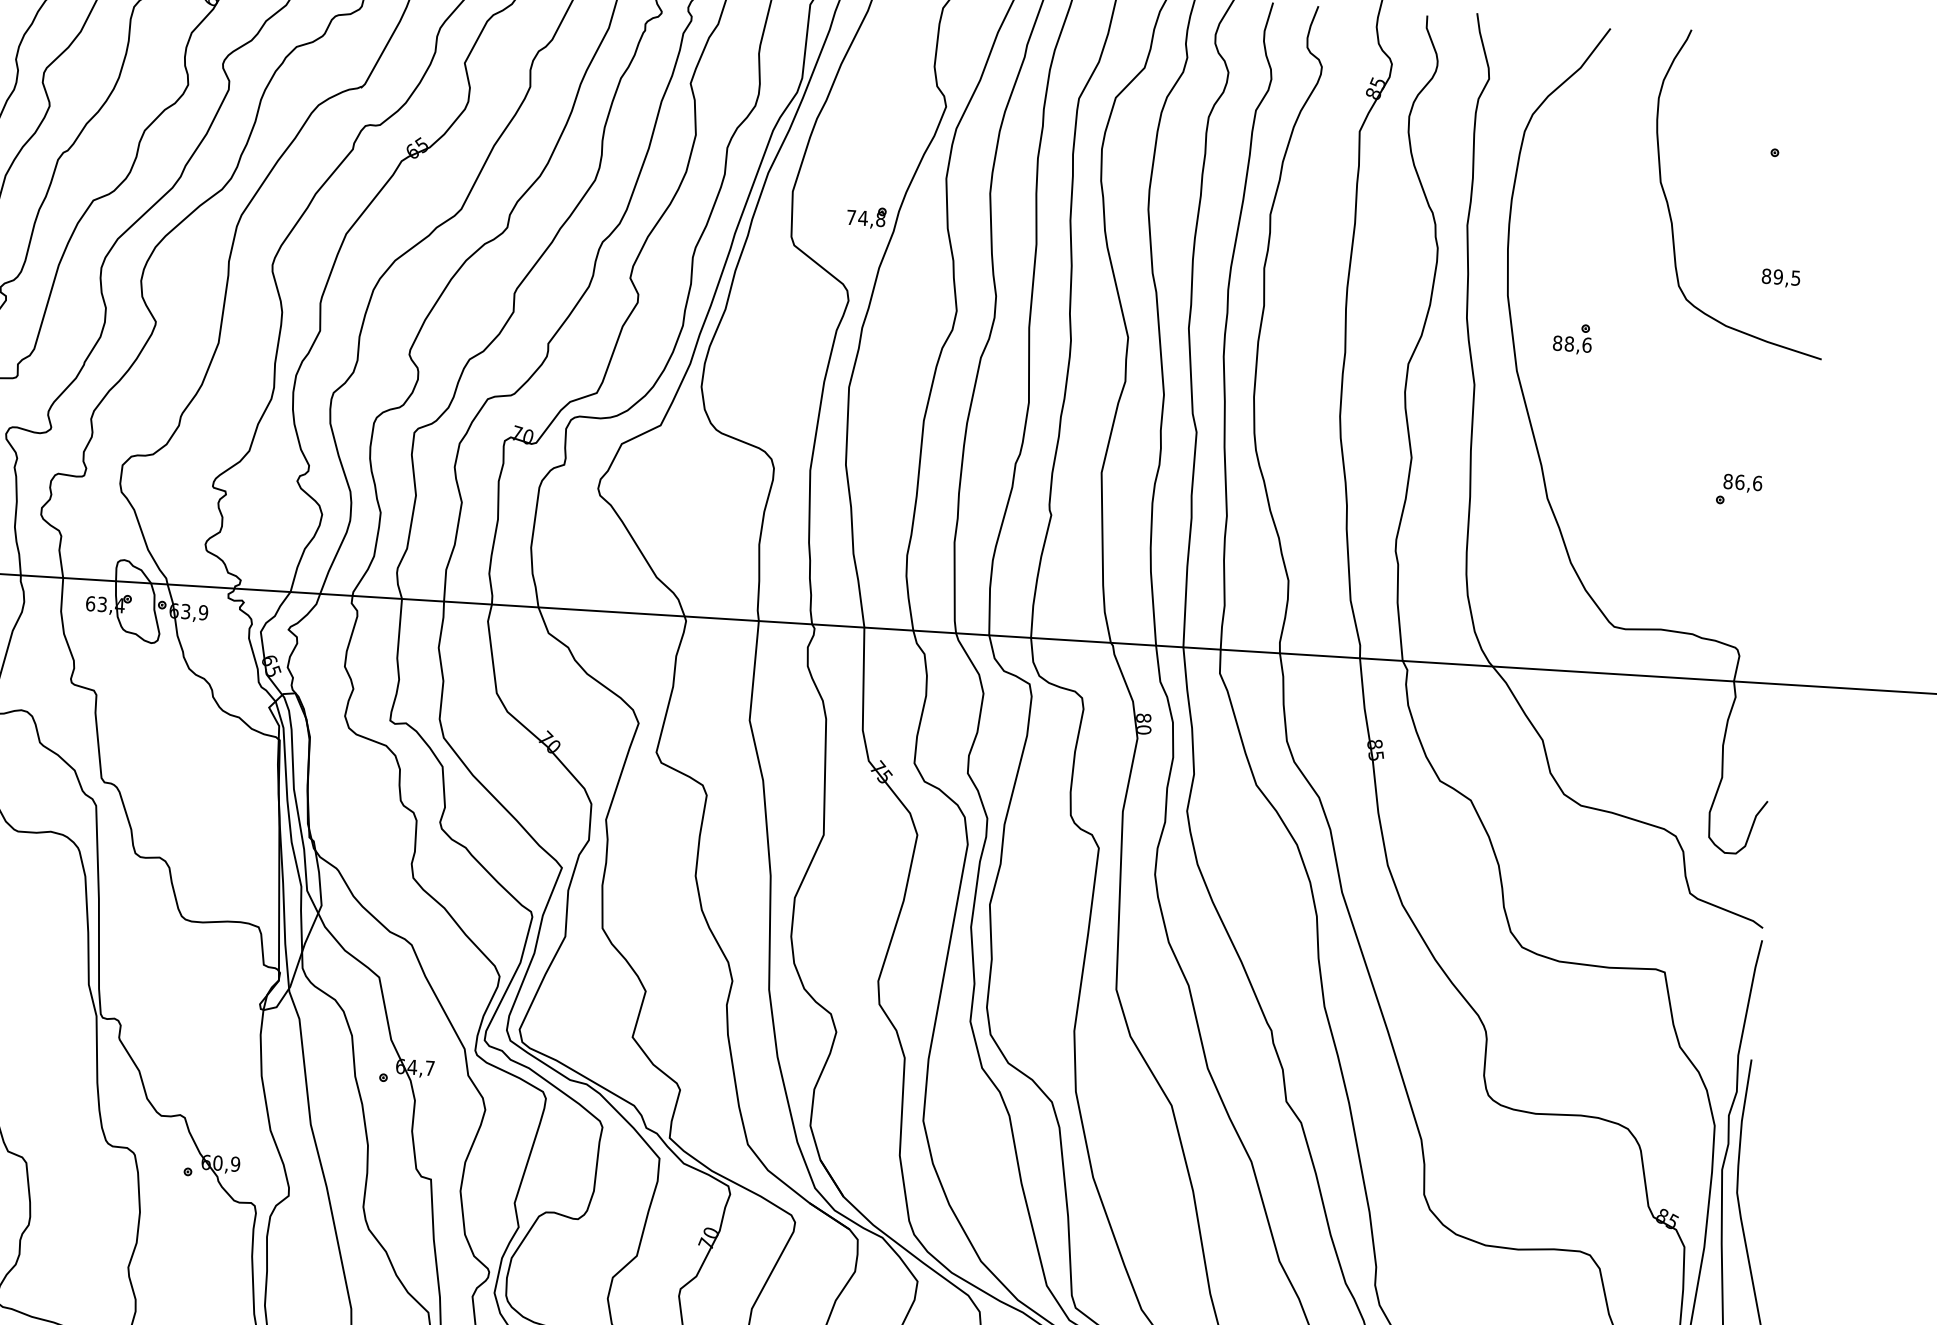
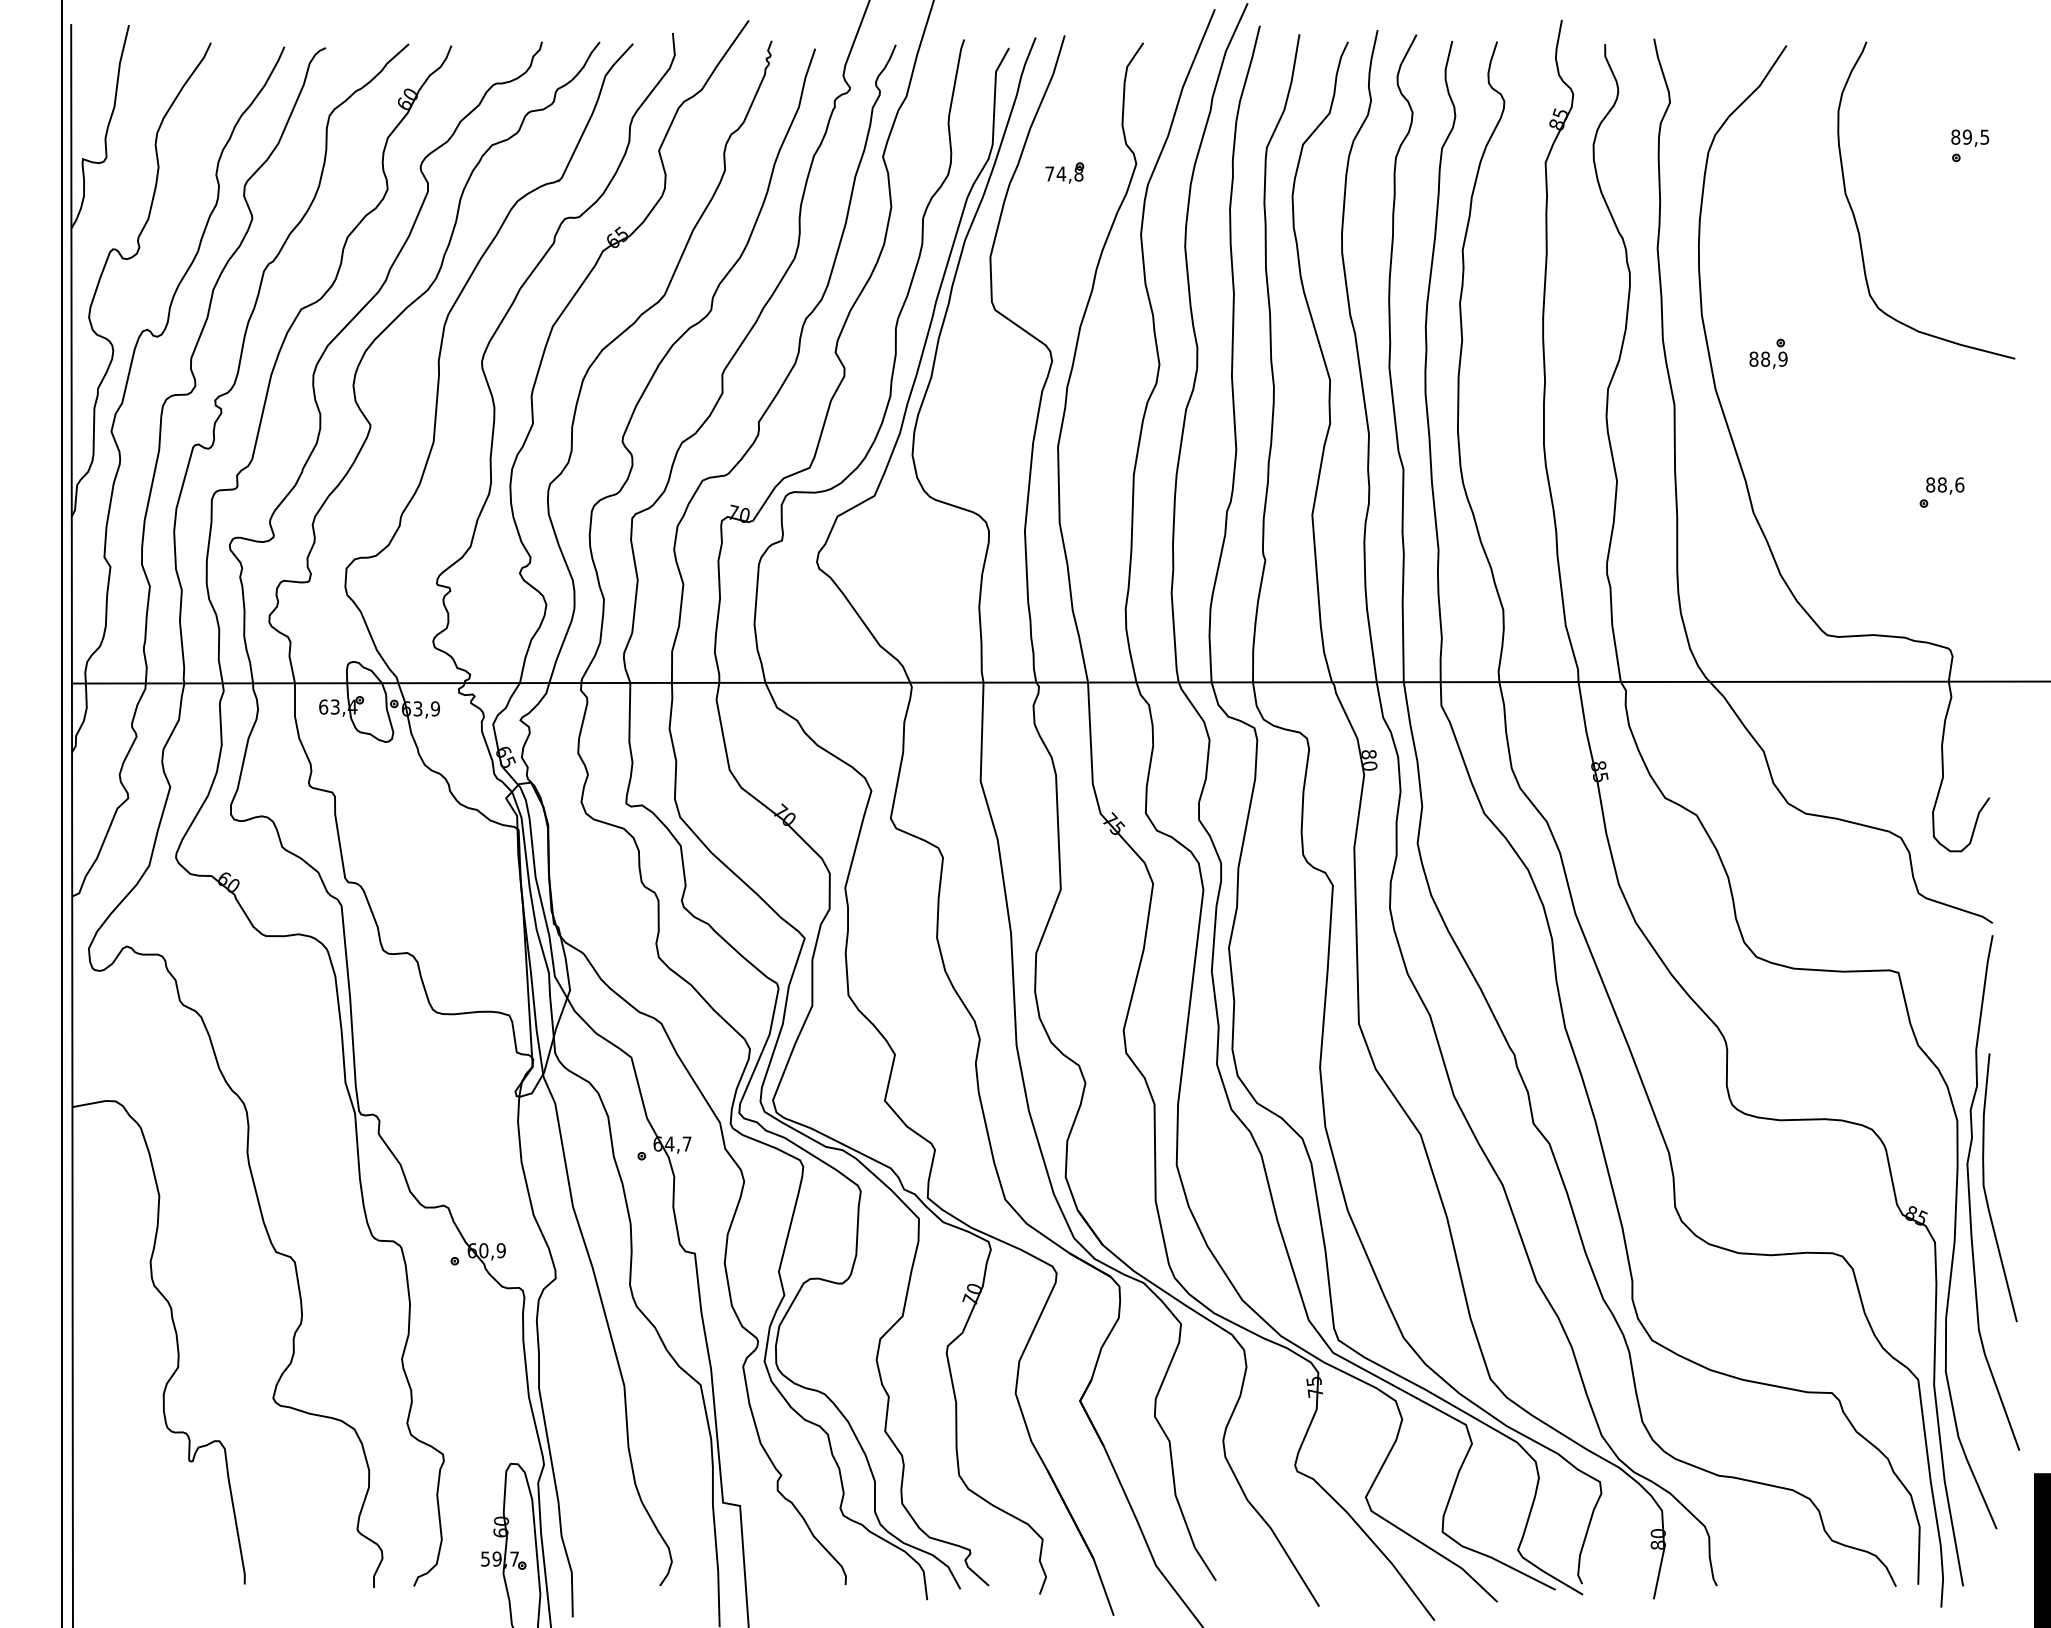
part: (866, 216) -> (1064, 172), moved
text: (1781, 277) -> (1970, 137), moved
text: (1586, 344) -> (1782, 358), 88,6 -> 88,9
text: (1739, 481) -> (1941, 484), 86,6 -> 88,6

